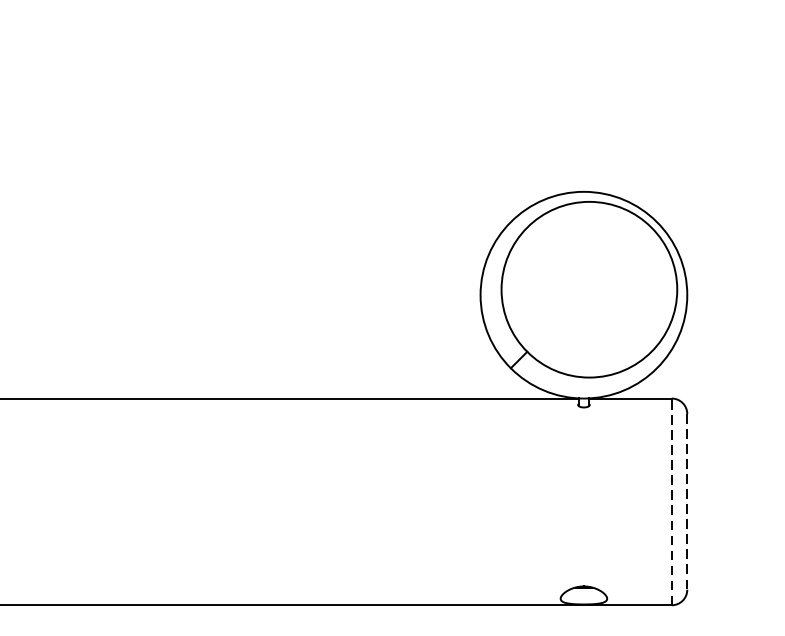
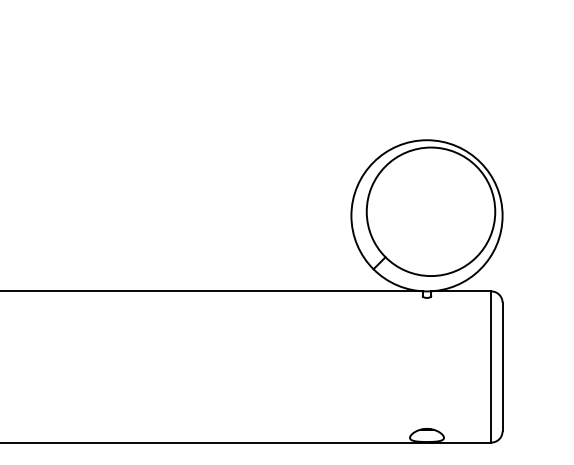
line: (672, 502) -> (491, 367), dashed -> solid
line: (687, 502) -> (502, 367), dashed -> solid

